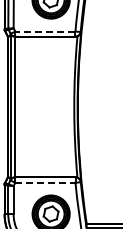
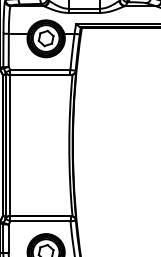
line: (44, 31) -> (39, 70), dashed -> solid
line: (45, 182) -> (40, 221), dashed -> solid

